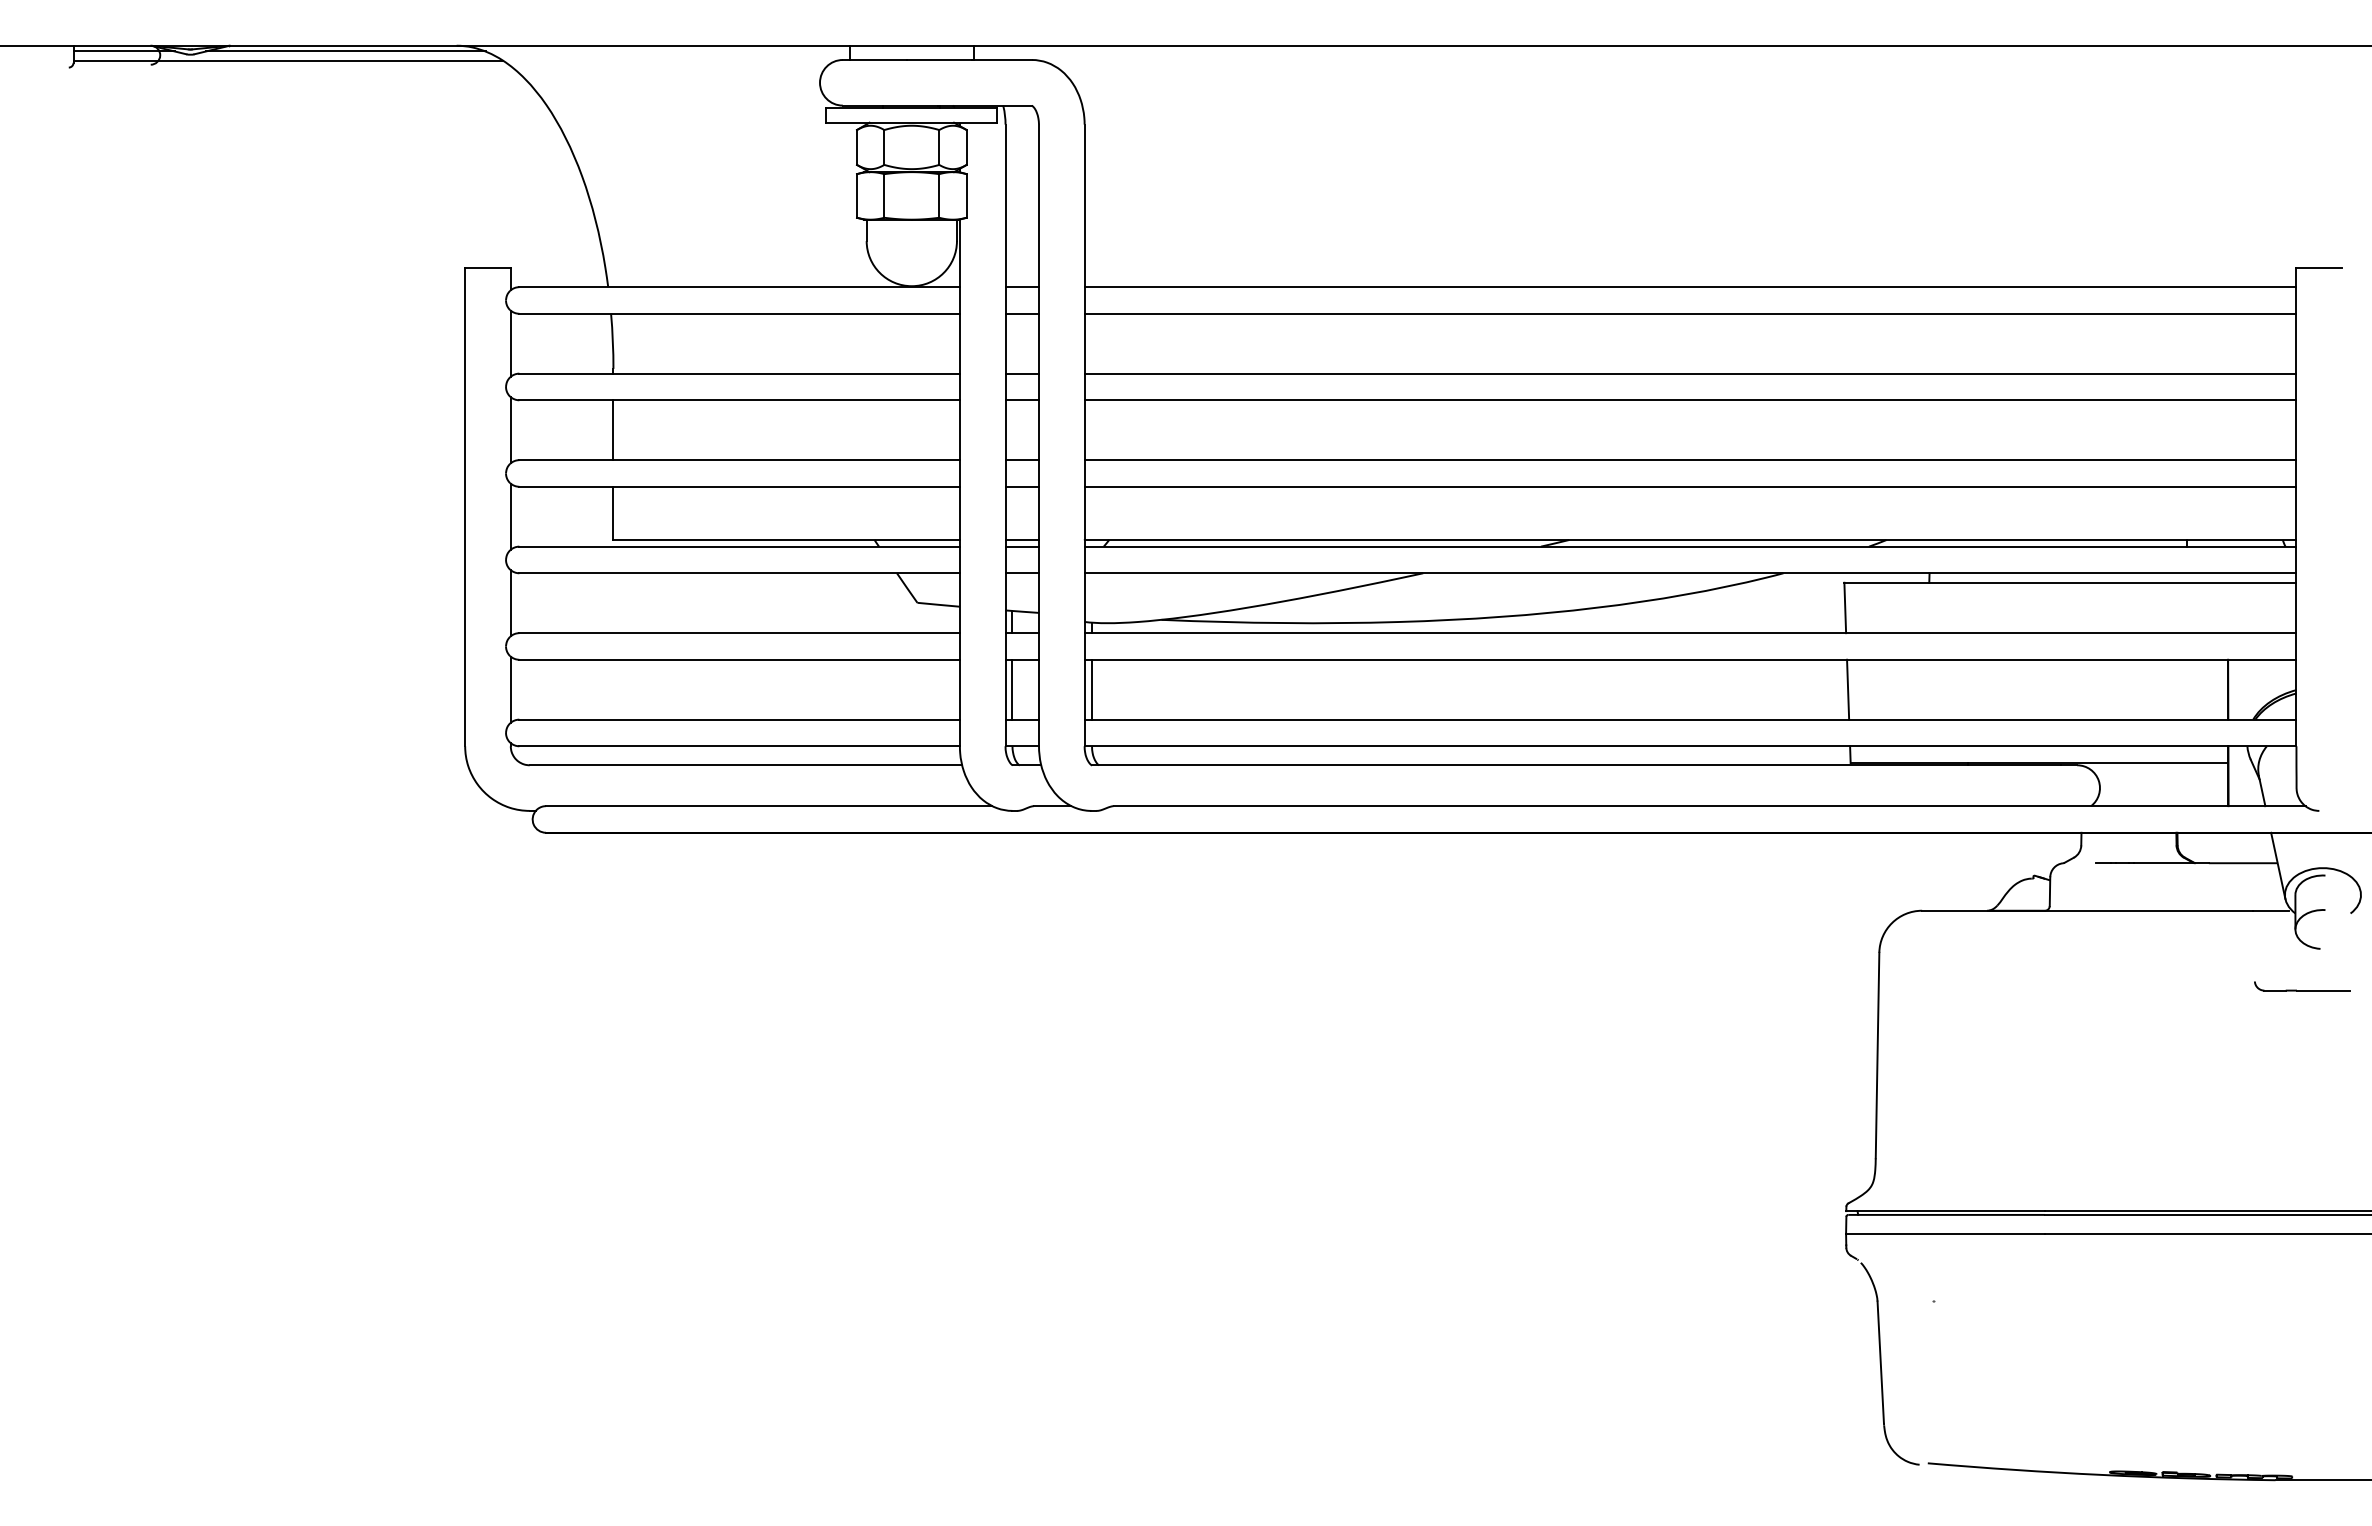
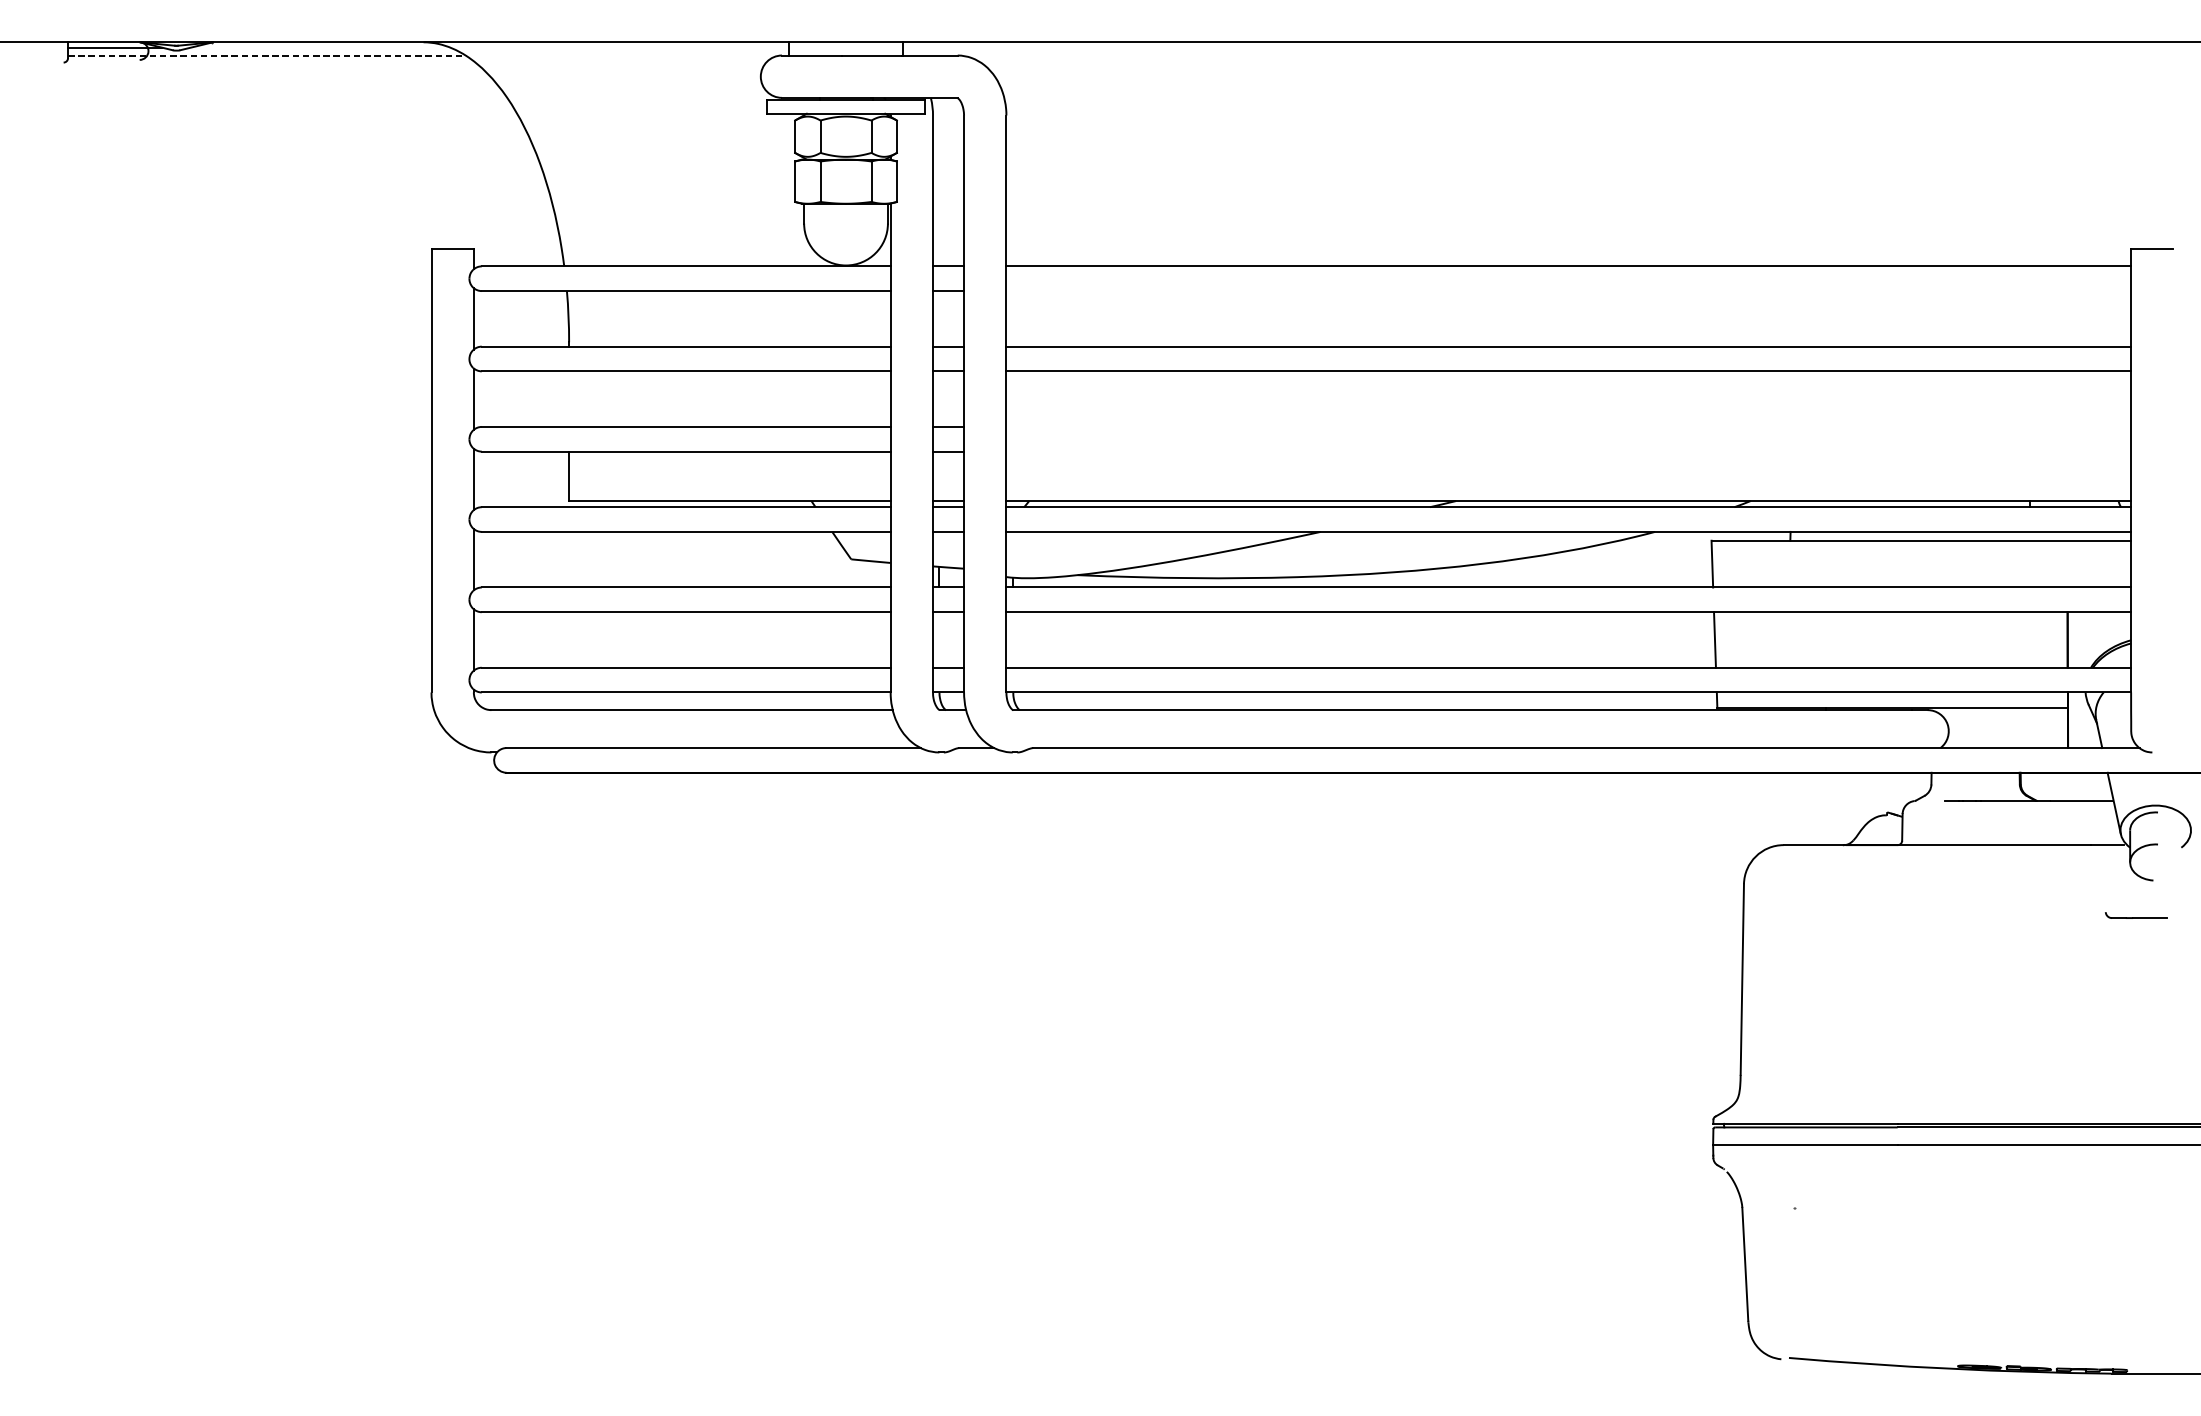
line: (345, 51) -> (320, 47), removed
line: (288, 60) -> (267, 56), solid -> dashed
line: (1690, 313) -> (1568, 290), removed
line: (613, 430) -> (569, 399), removed
line: (1690, 460) -> (1568, 427), removed
line: (1690, 486) -> (1568, 451), removed
line: (1012, 689) -> (939, 639), removed
line: (1092, 689) -> (1013, 639), removed
part: (2302, 986) -> (2136, 915), size x0.7

